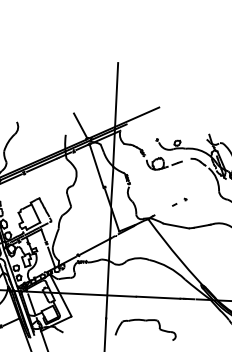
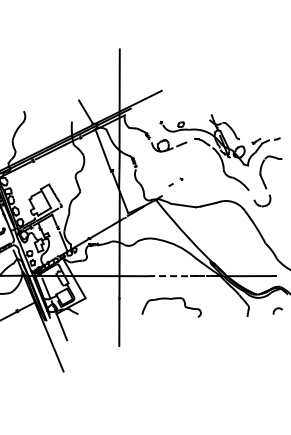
part: (179, 201) -> (175, 181), moved
line: (158, 298) -> (169, 276), solid -> dashed
part: (146, 321) -> (171, 299), moved

